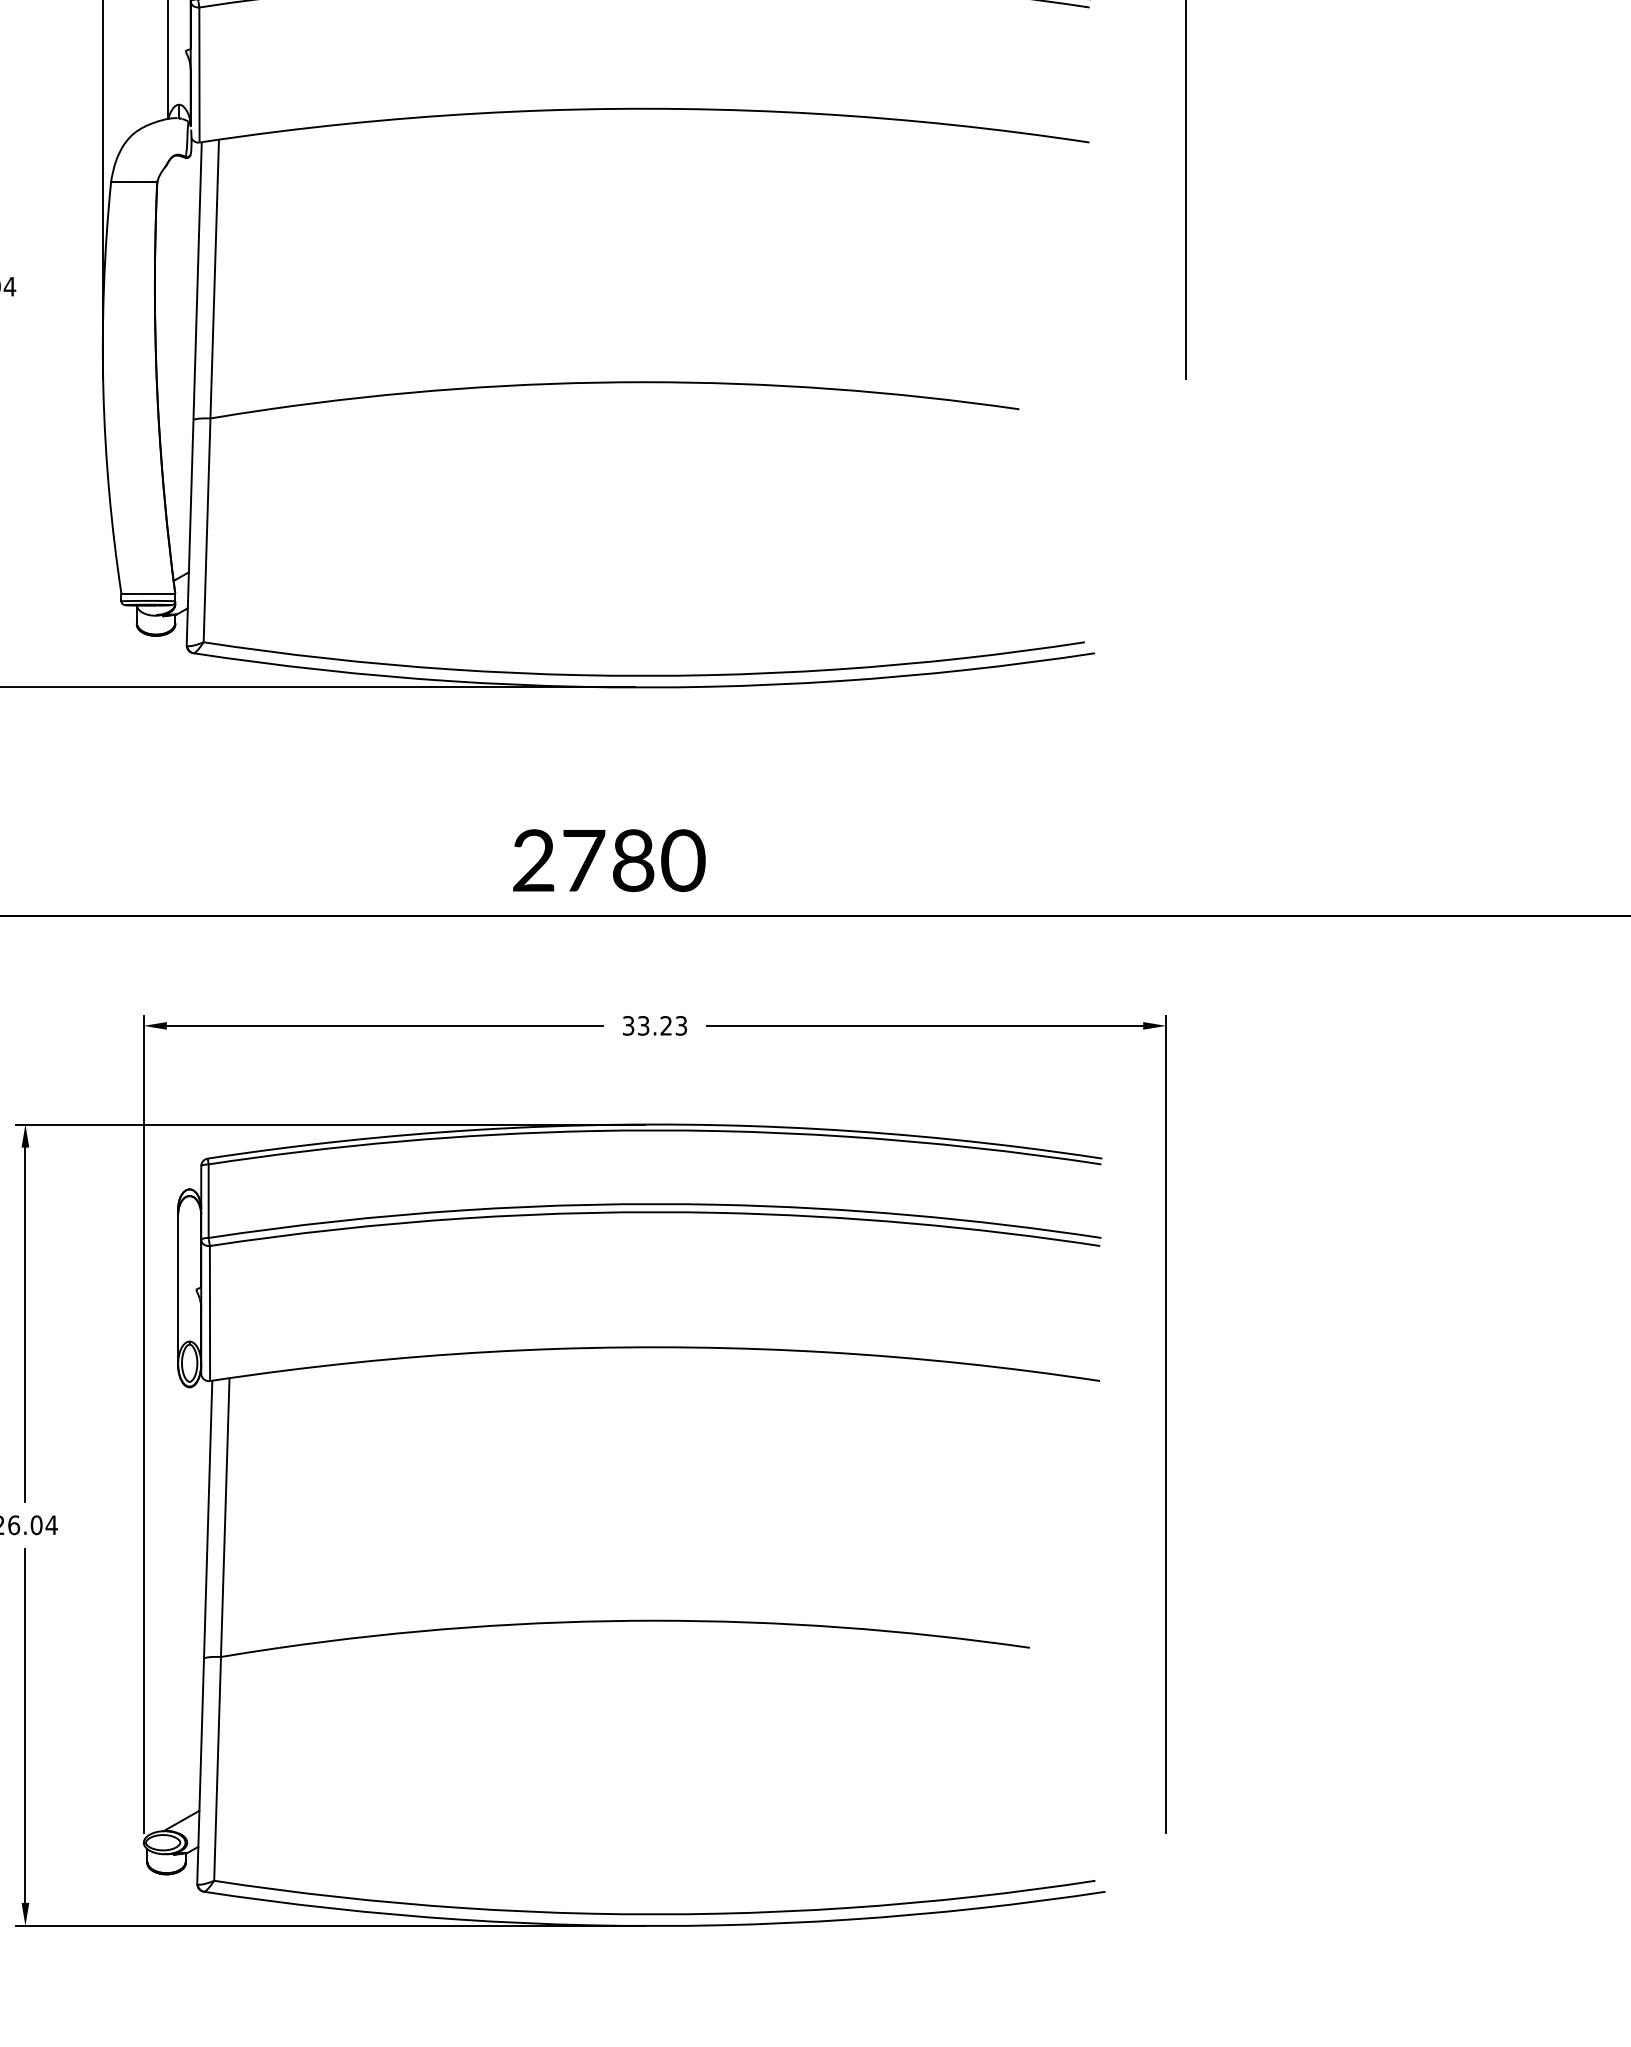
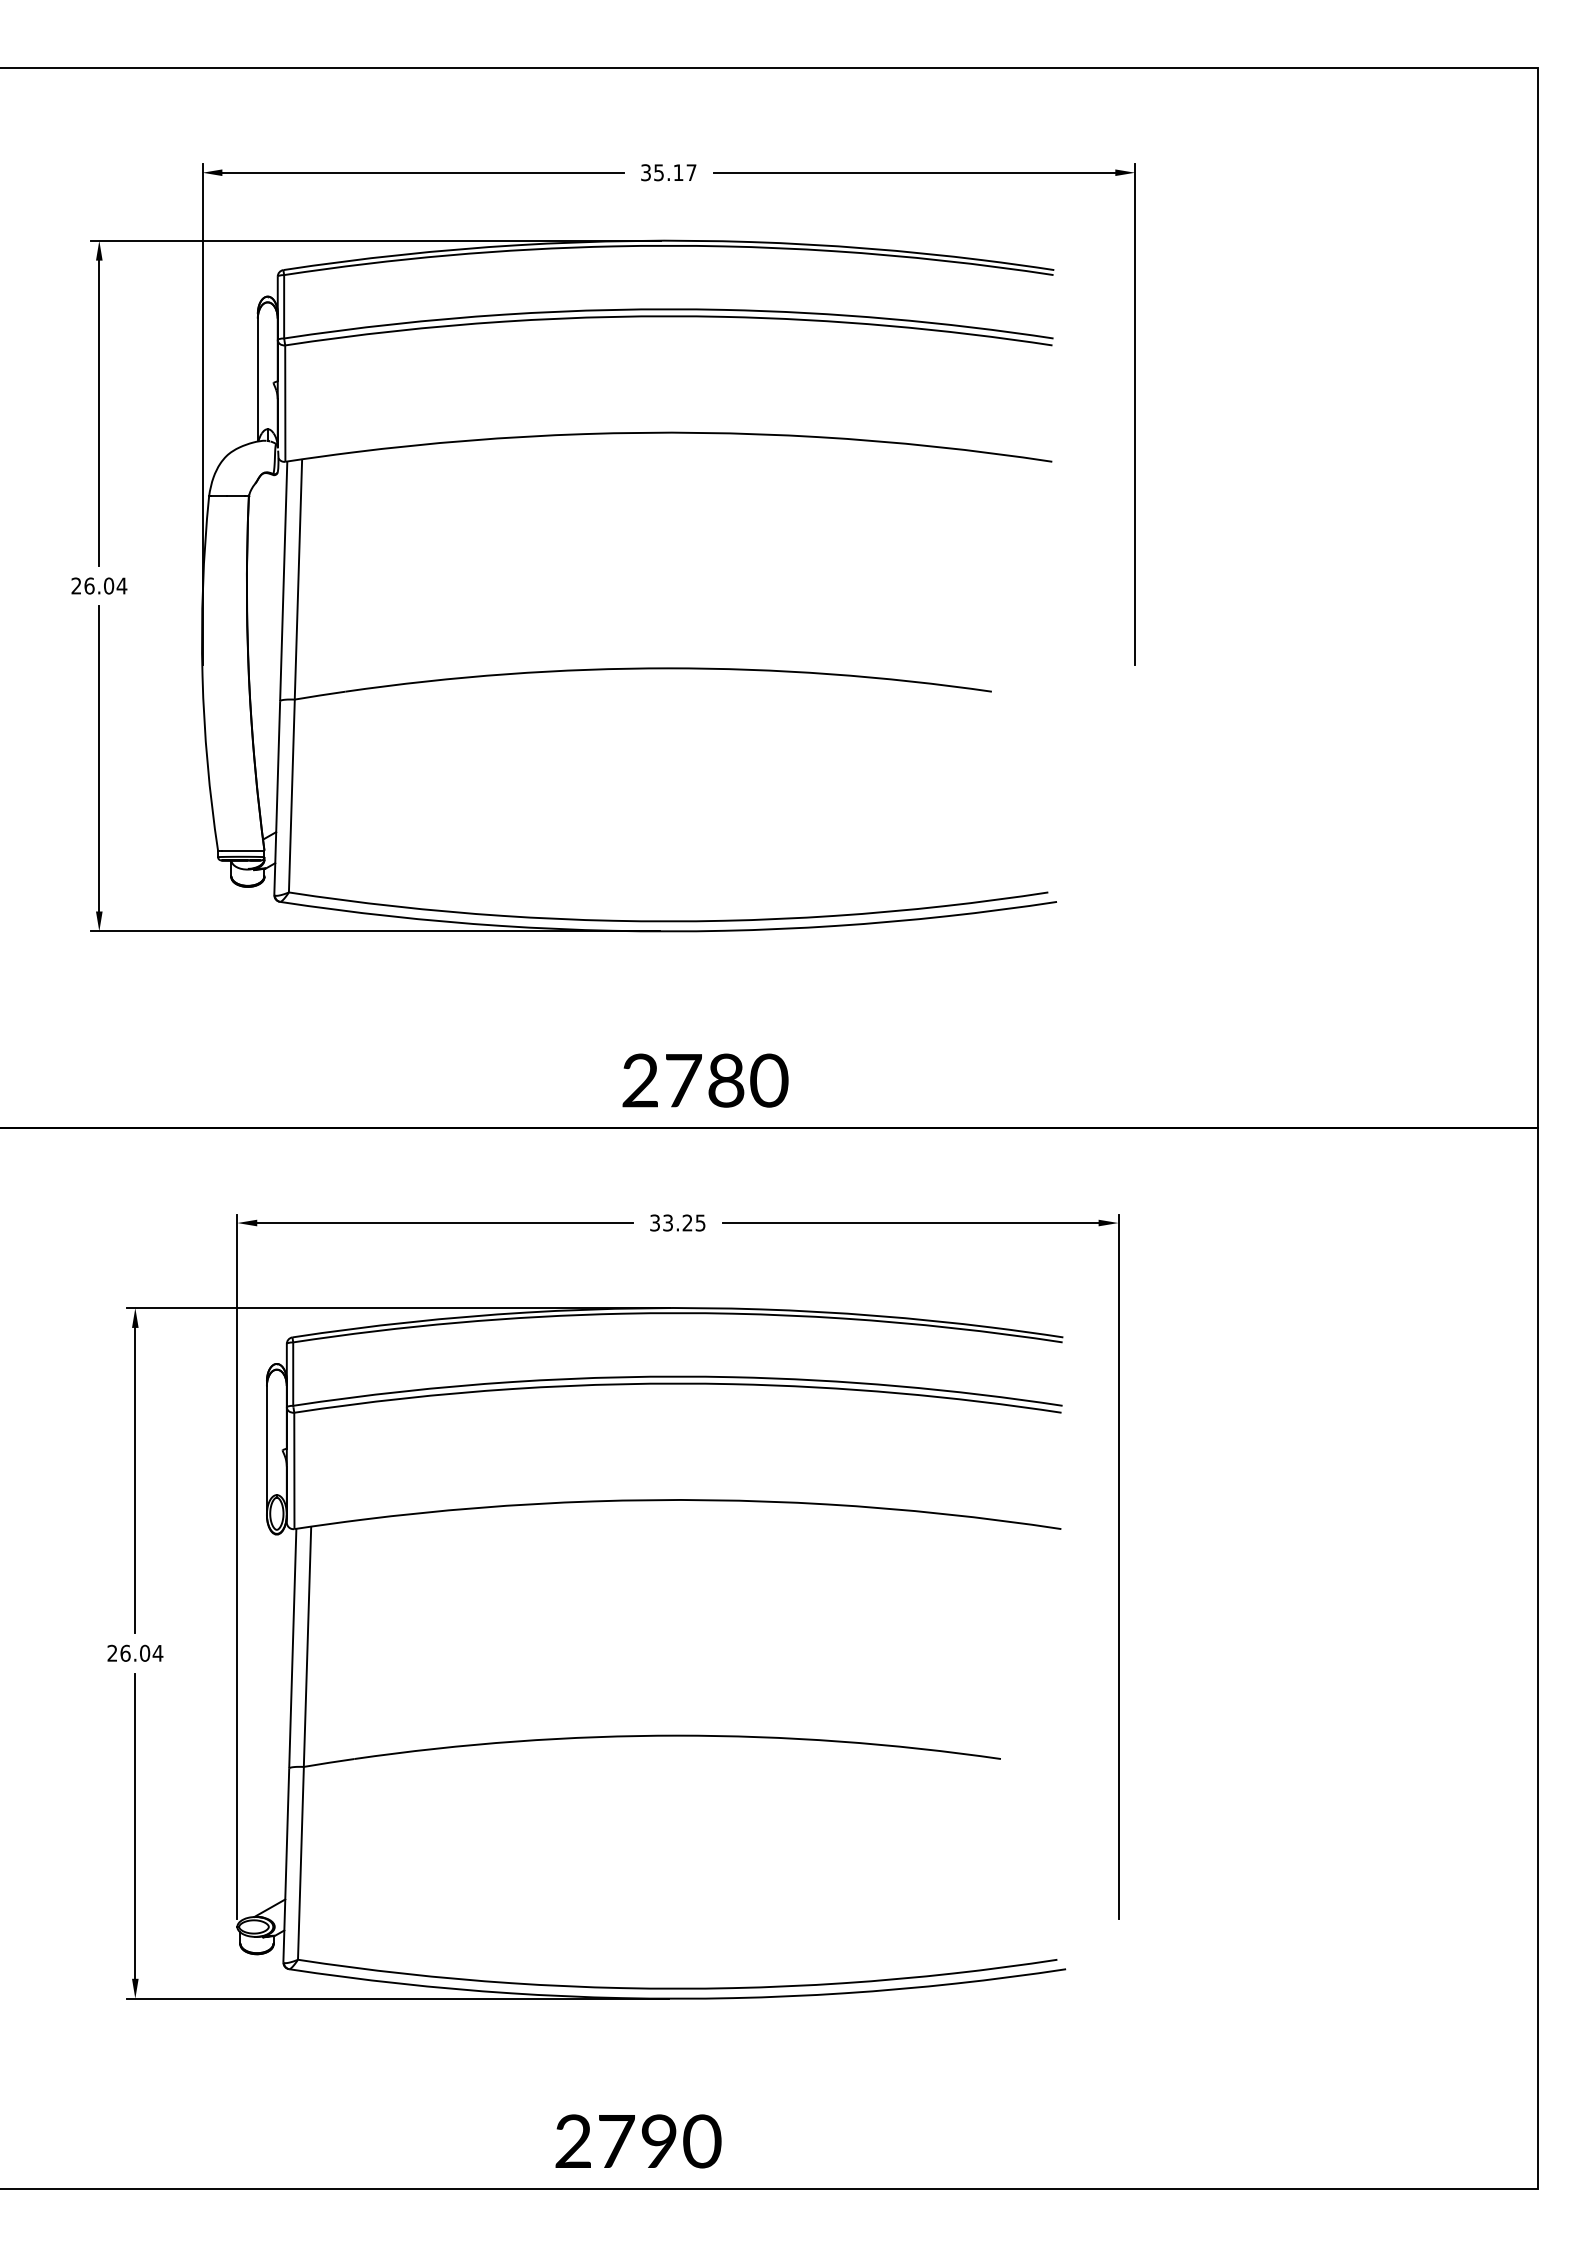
text: (609, 860) -> (705, 1080), moved
text: (681, 1025) -> (700, 1222), 33.23 -> 33.25

